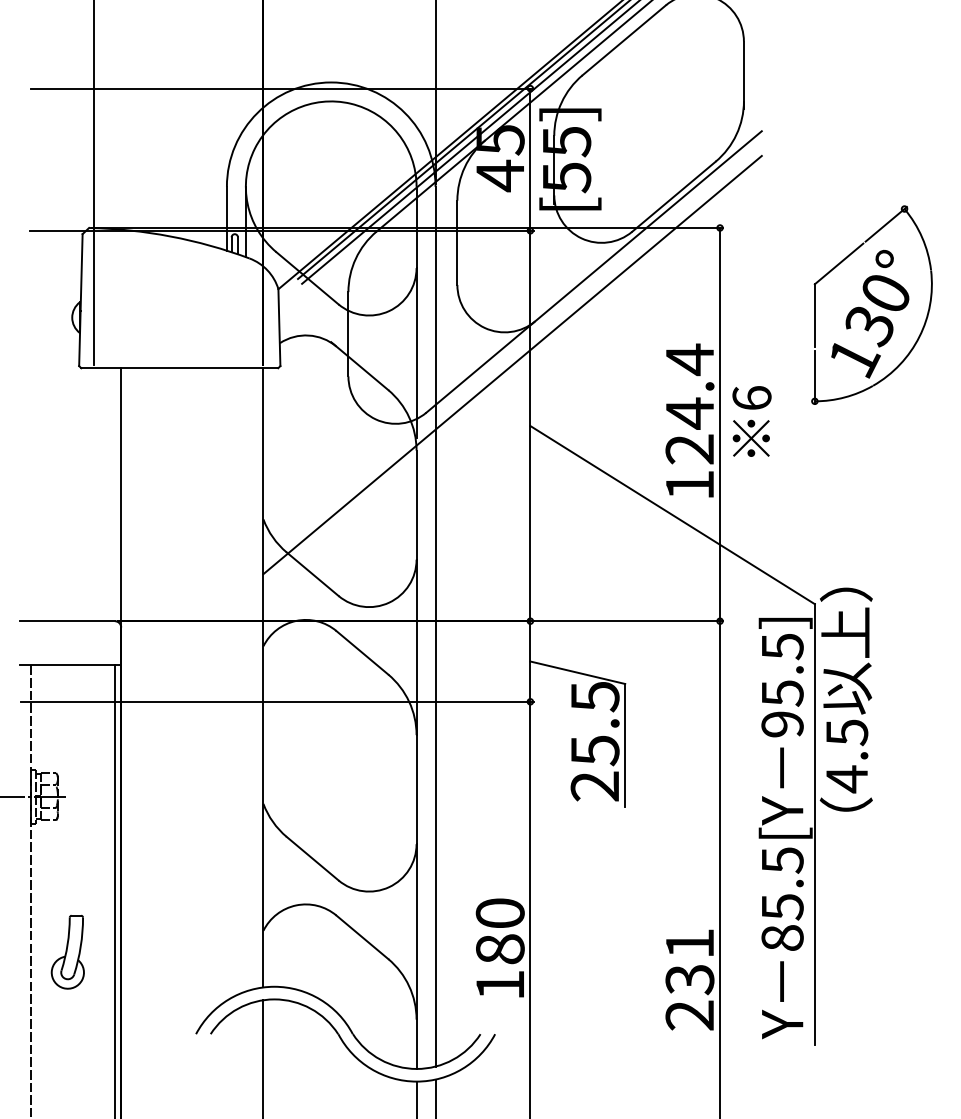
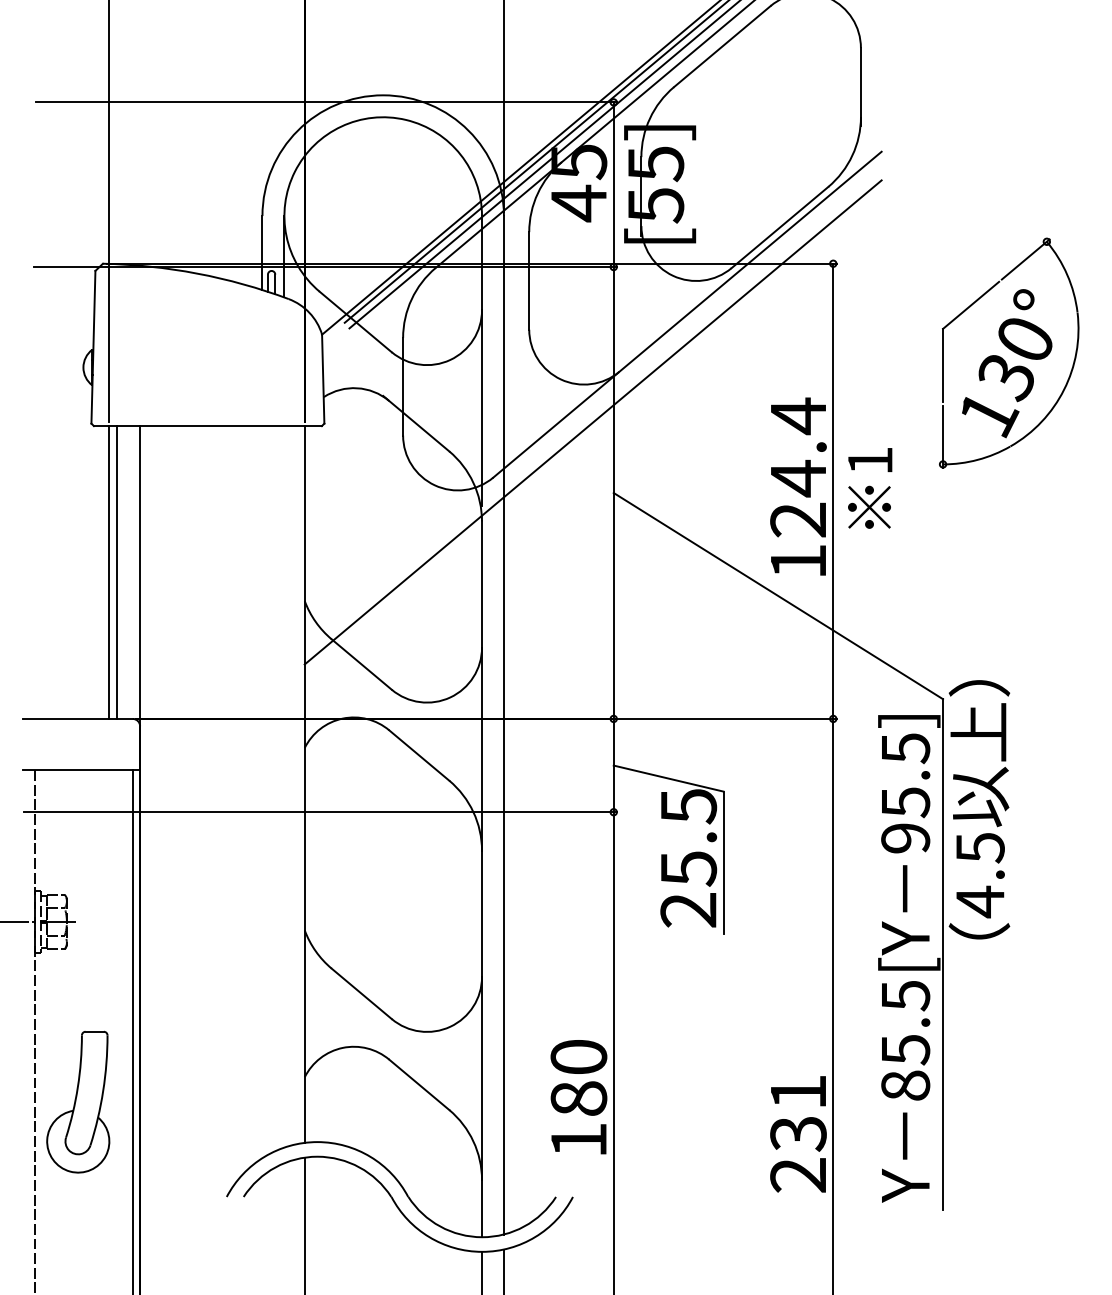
text: (751, 397) -> (869, 459), 6 -> 1
line: (93, 494) -> (108, 572), added
line: (100, 494) -> (116, 572), added
part: (67, 951) -> (78, 1101), size x1.67

